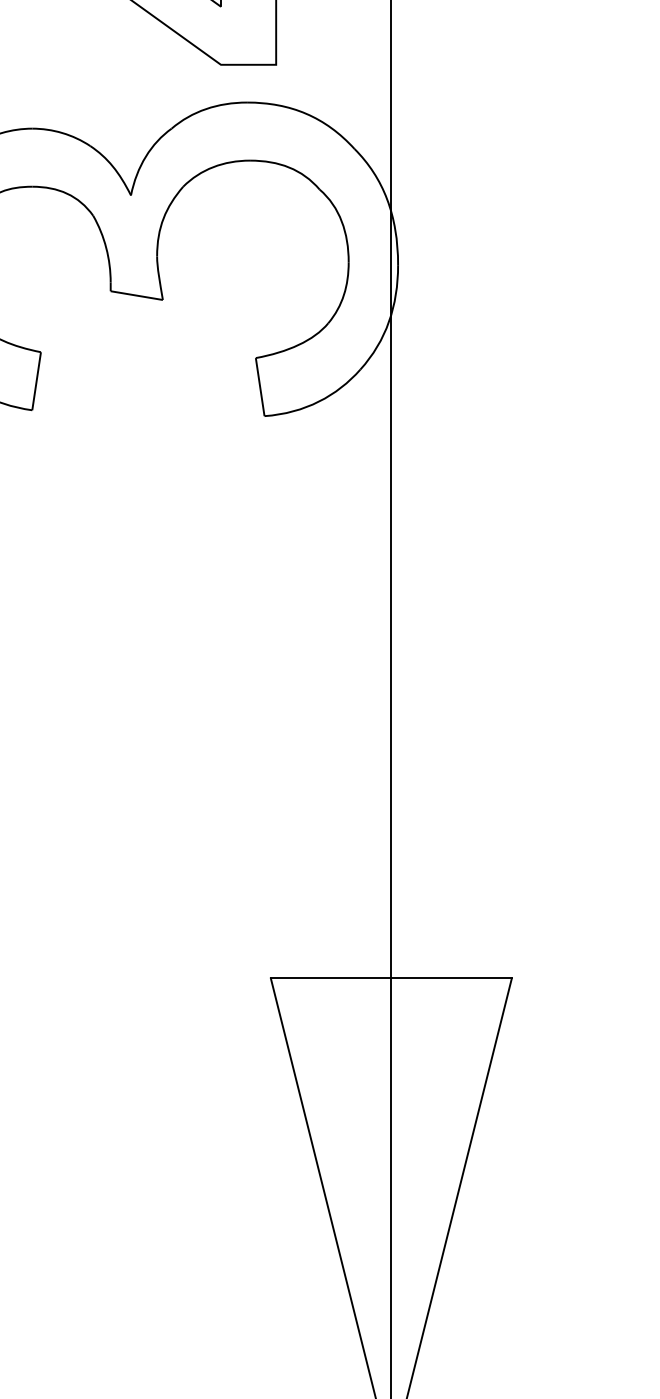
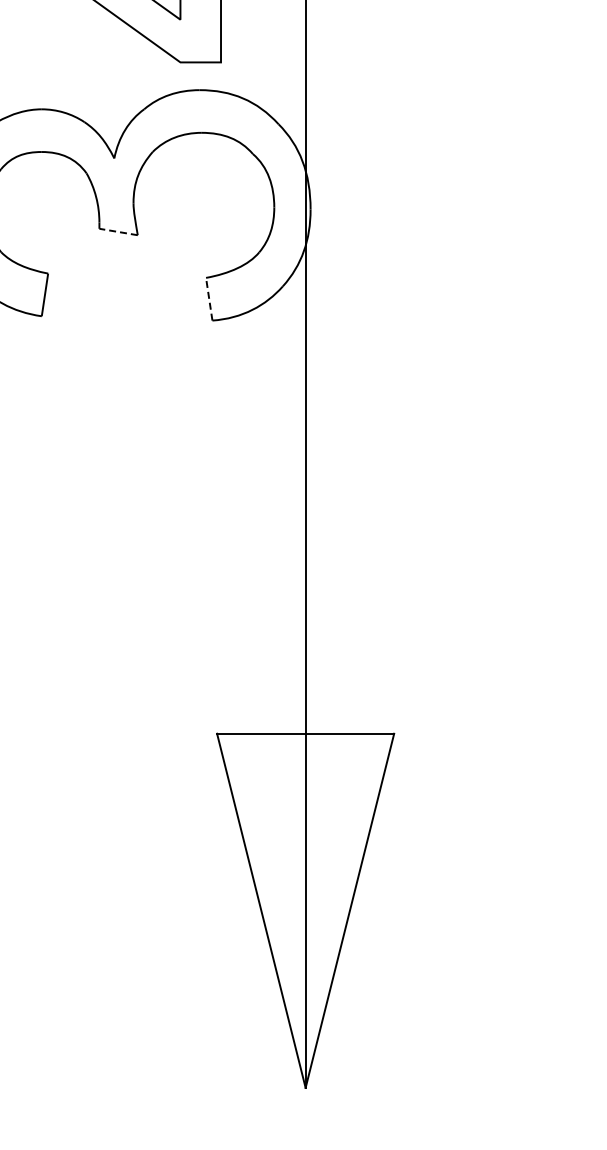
line: (136, 294) -> (118, 231), solid -> dashed
line: (260, 387) -> (209, 299), solid -> dashed

